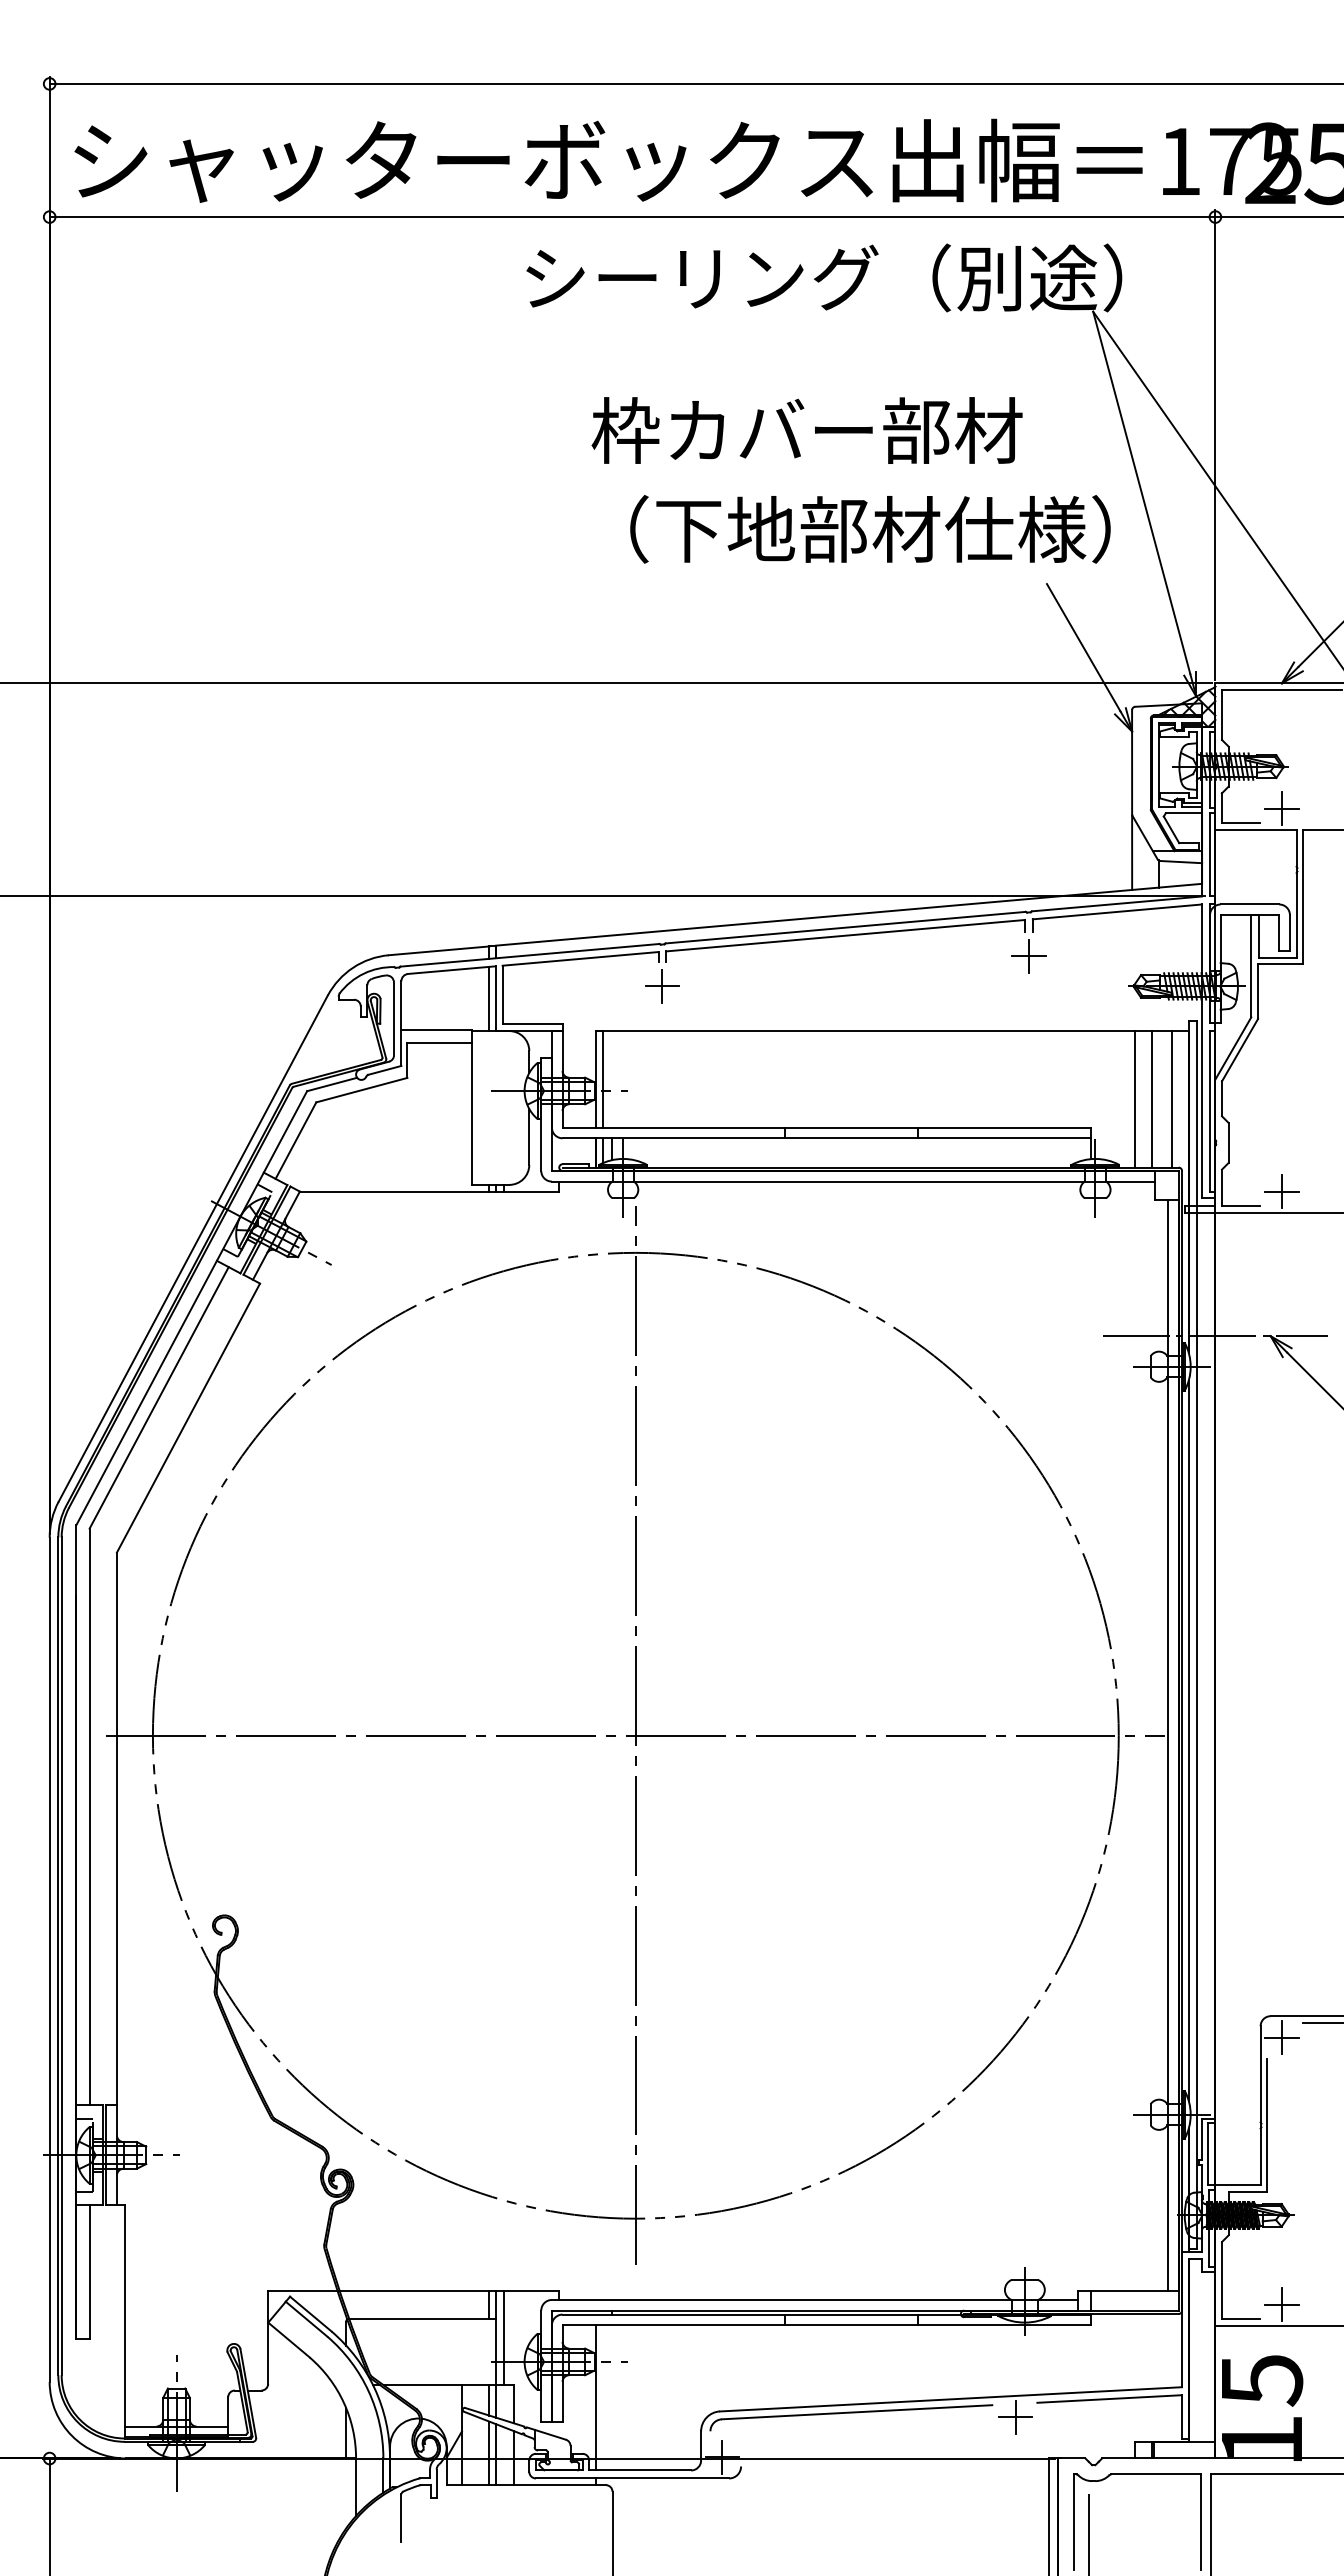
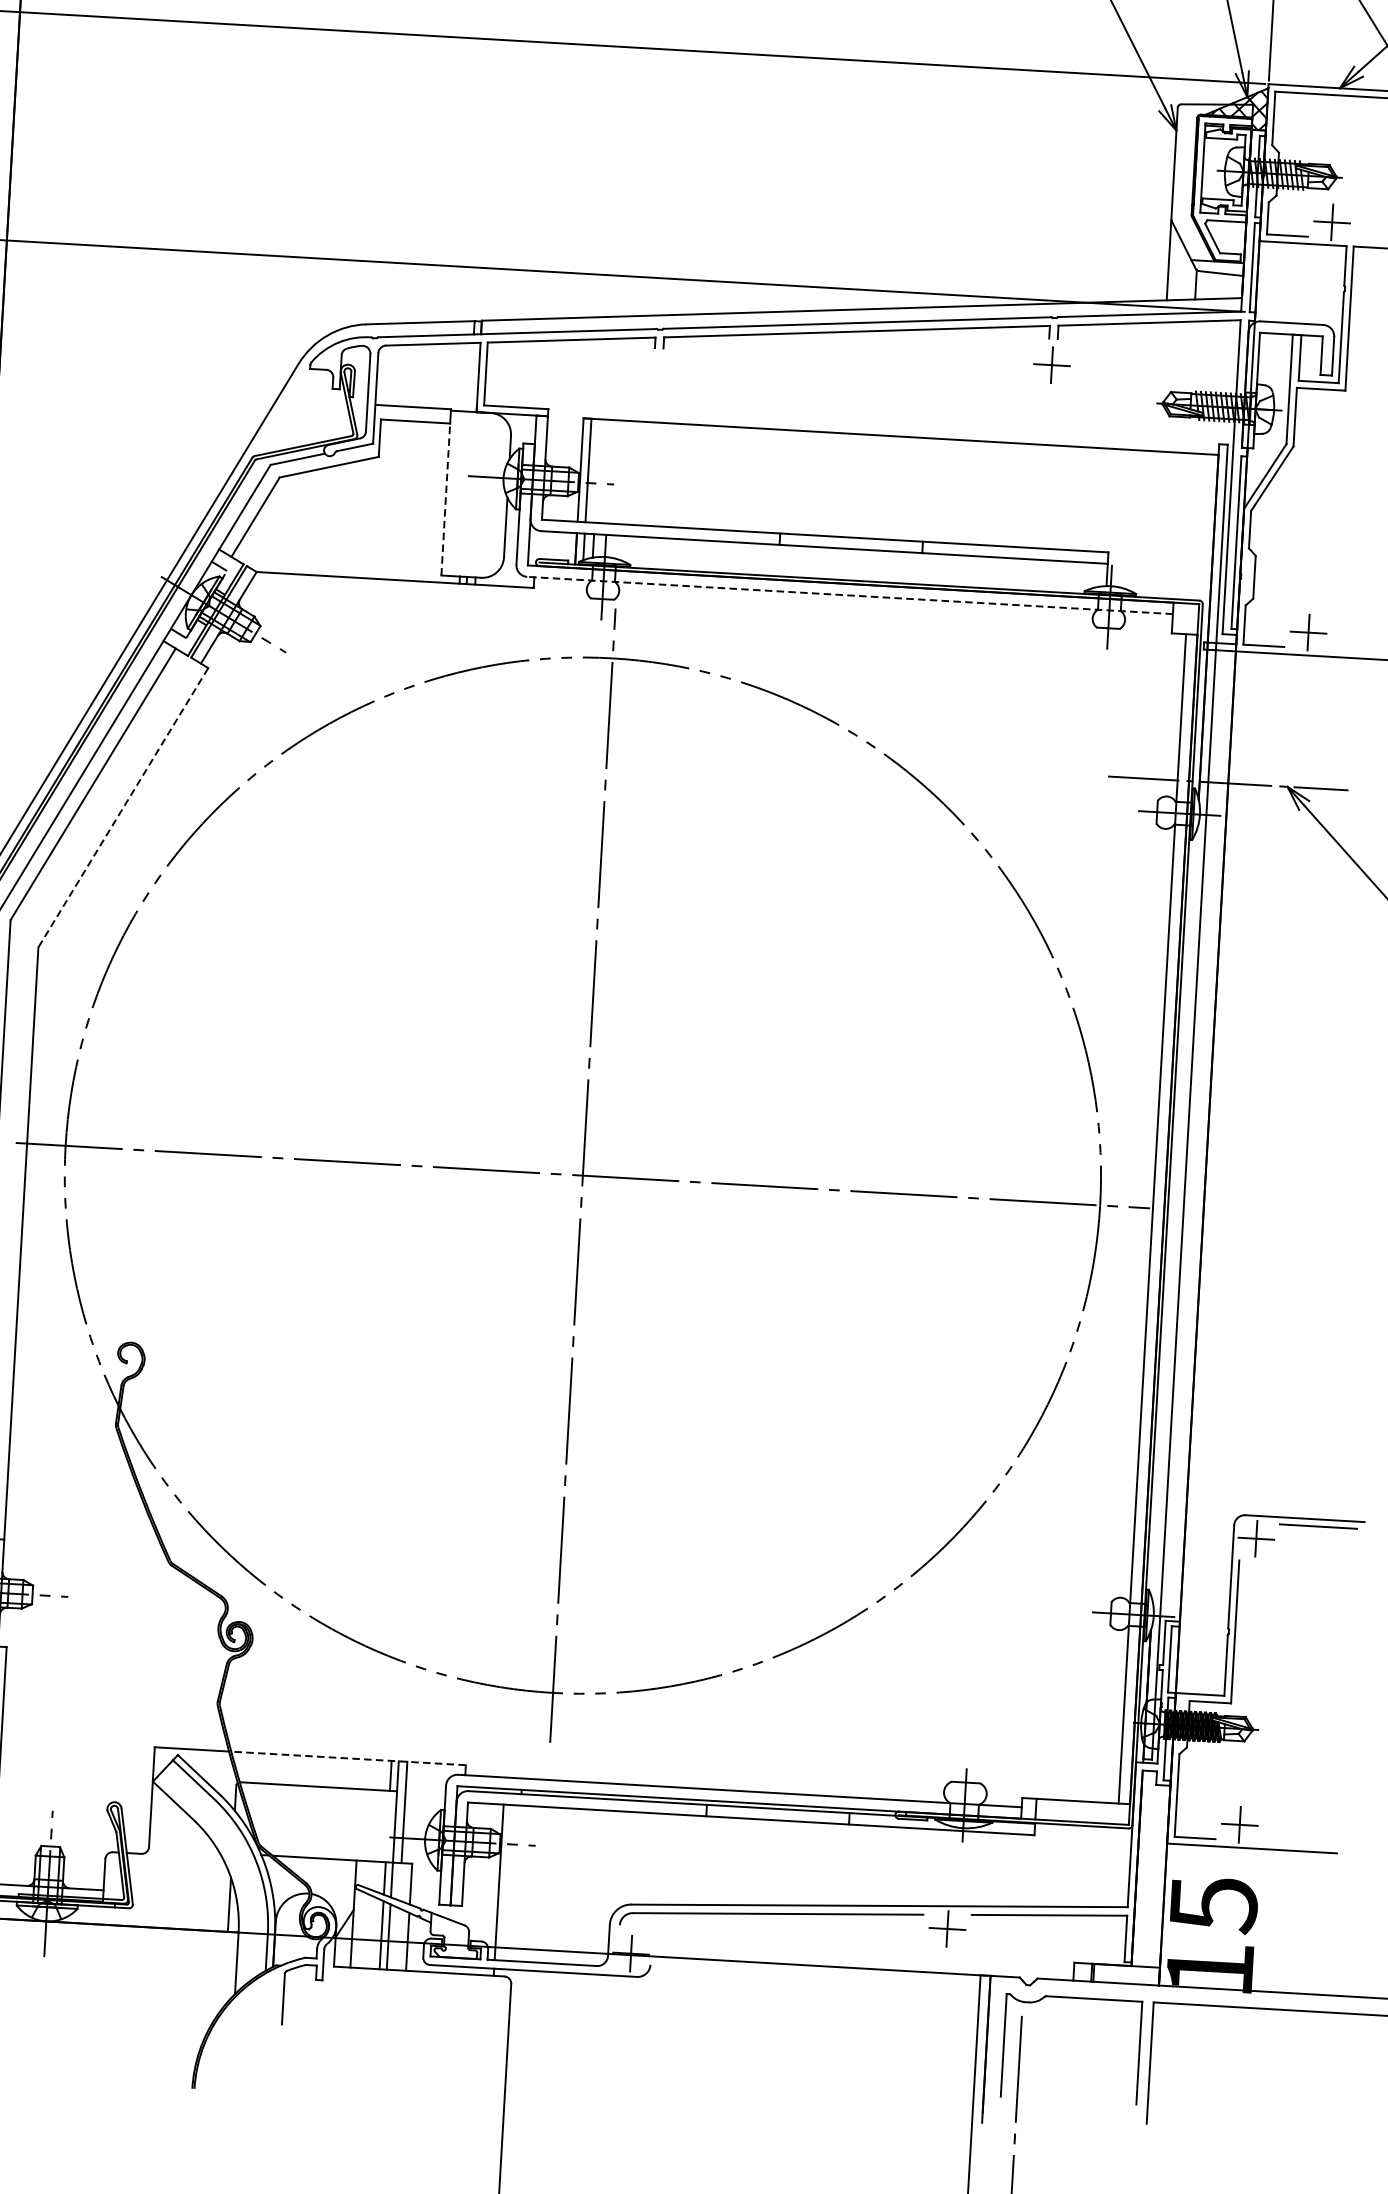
part: (662, 986) -> (657, 374), removed
line: (489, 998) -> (471, 376), removed
line: (1135, 1098) -> (1157, 523), removed
line: (1152, 1098) -> (1175, 524), removed
line: (1172, 1098) -> (1197, 526), removed
line: (471, 1113) -> (445, 498), solid -> dashed
line: (852, 1181) -> (849, 595), solid -> dashed
line: (188, 1418) -> (123, 808), solid -> dashed
line: (1188, 1740) -> (1174, 1214), removed
line: (449, 2290) -> (349, 1758), solid -> dashed

